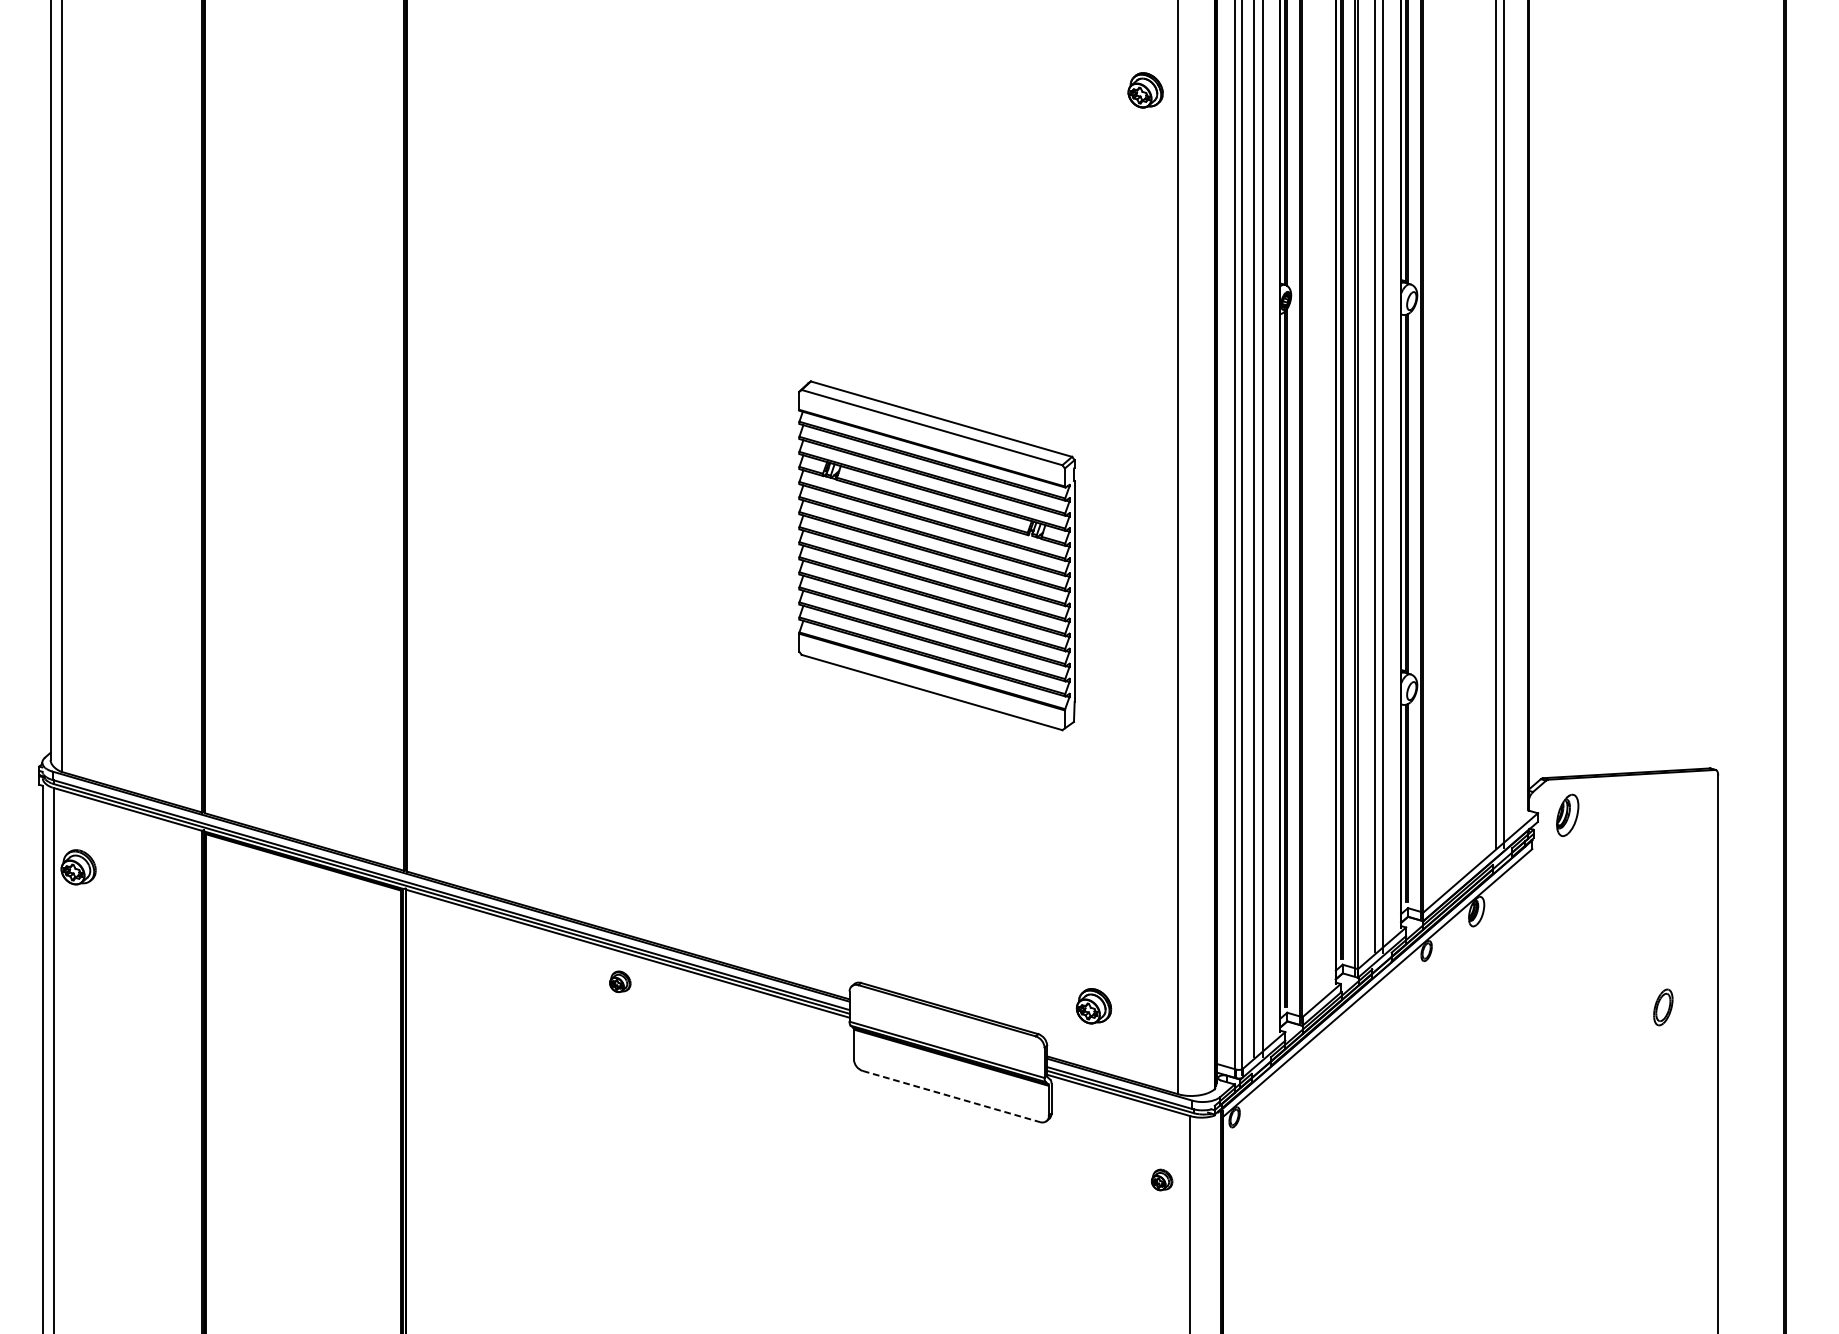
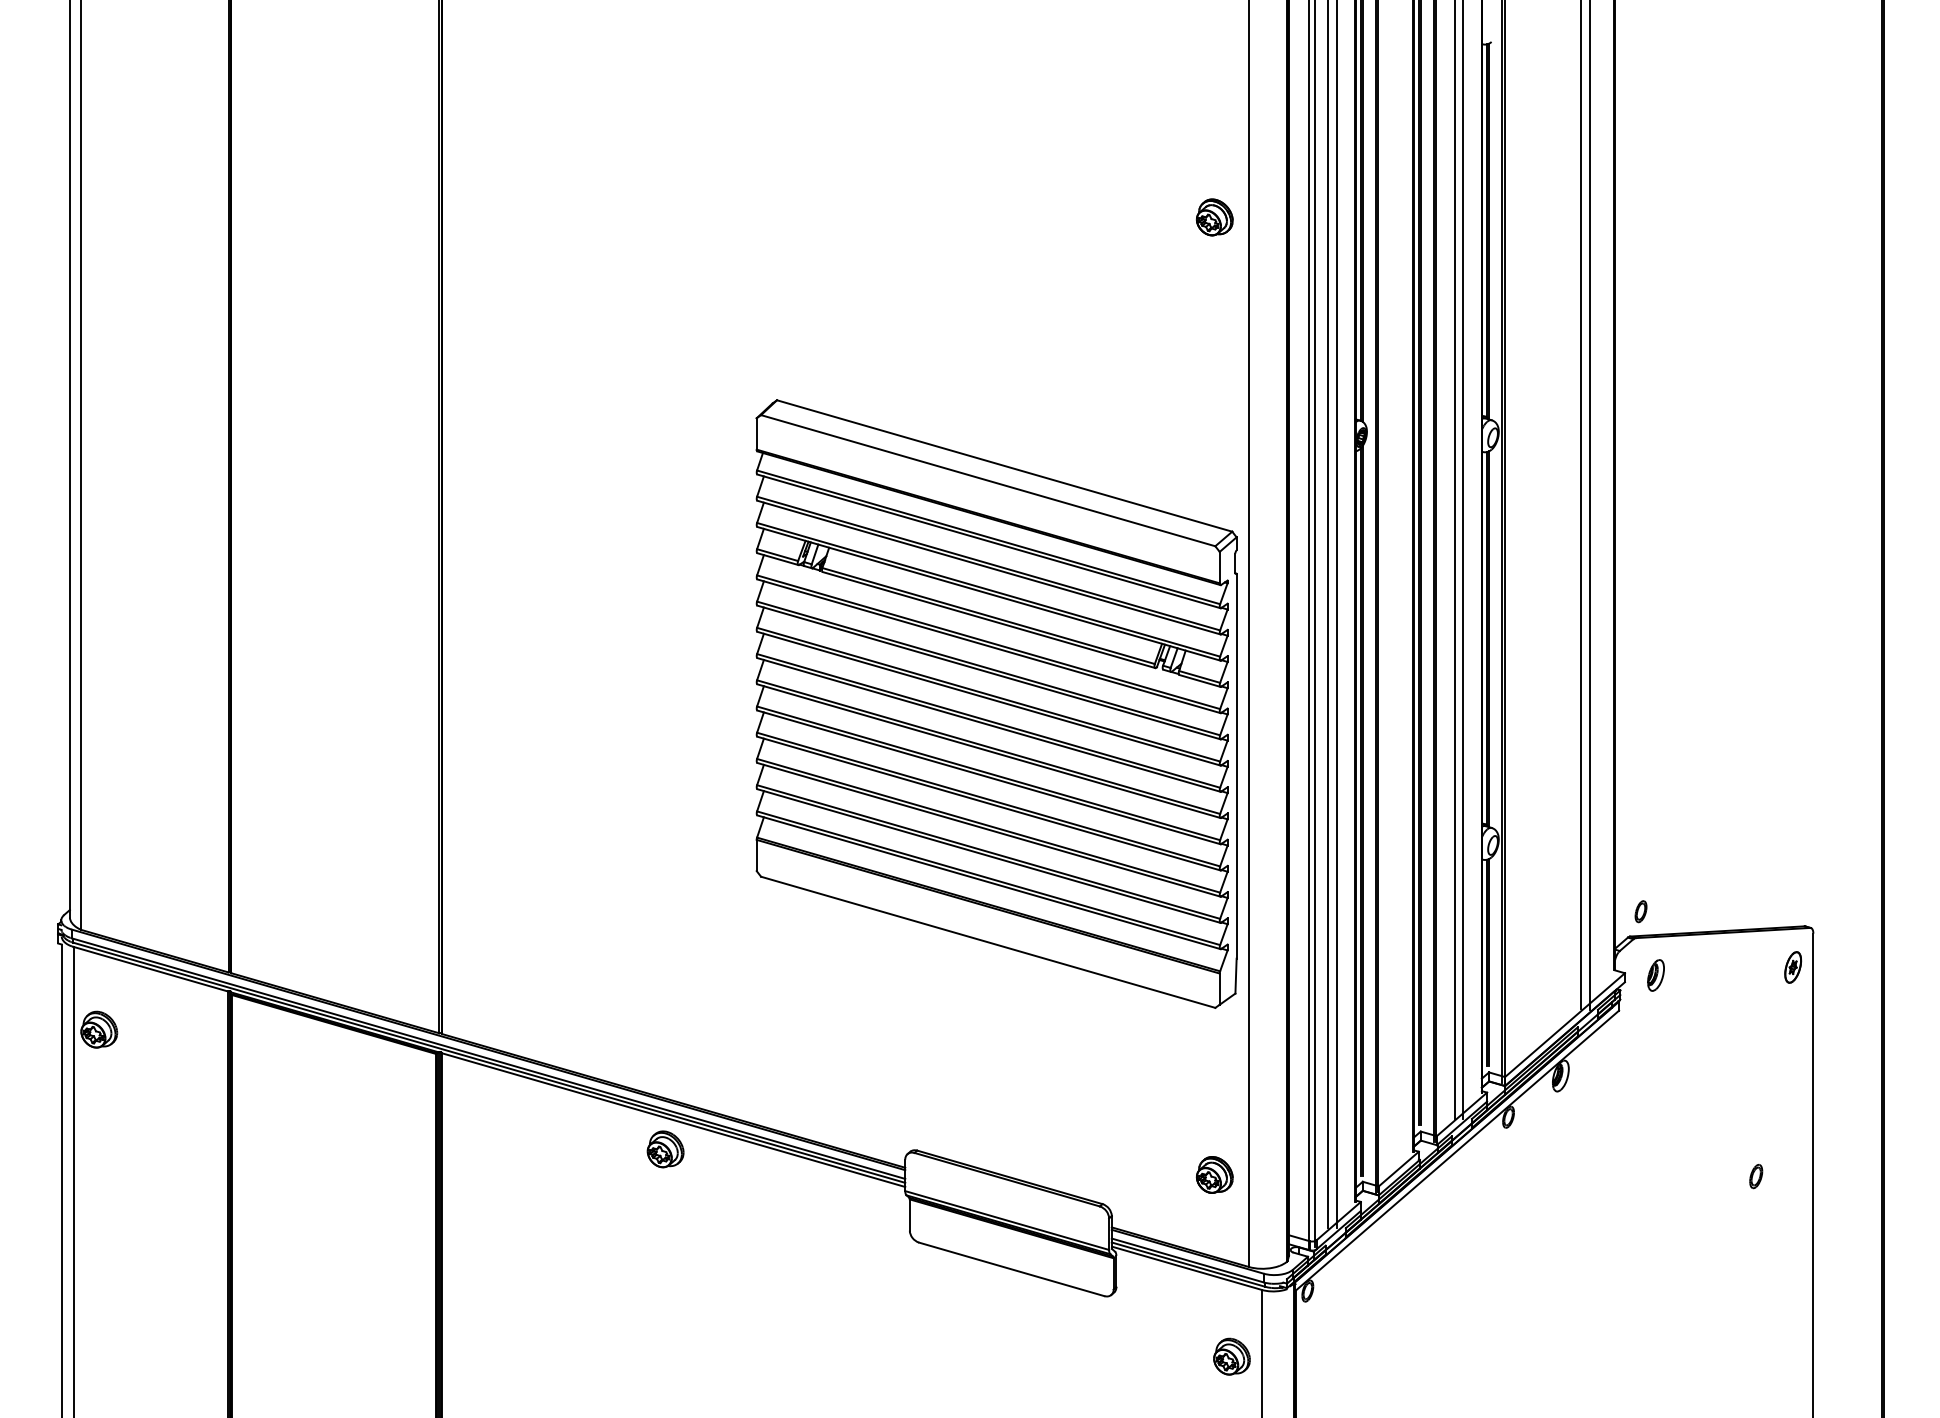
part: (936, 555) -> (996, 703), size x1.67
part: (1552, 754) -> (1640, 911), added
part: (1699, 807) -> (1793, 967), added
part: (1567, 815) -> (1655, 975), size x0.71
part: (620, 981) -> (665, 1149), size x1.67
part: (1093, 1005) -> (1214, 1174), moved
part: (1663, 1007) -> (1756, 1176), size x0.62
line: (952, 1096) -> (1012, 1269), dashed -> solid
part: (1161, 1179) -> (1231, 1356), size x1.67

